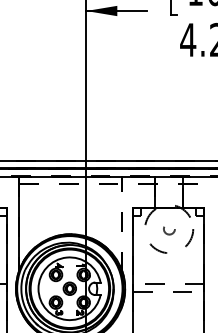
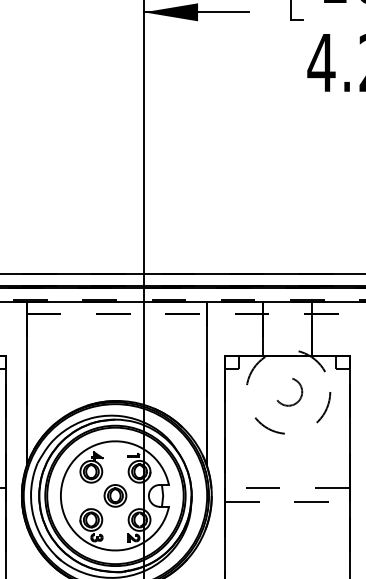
line: (122, 223) -> (207, 382), dashed -> solid
circle: (169, 228) -> (288, 390), size x1.43

